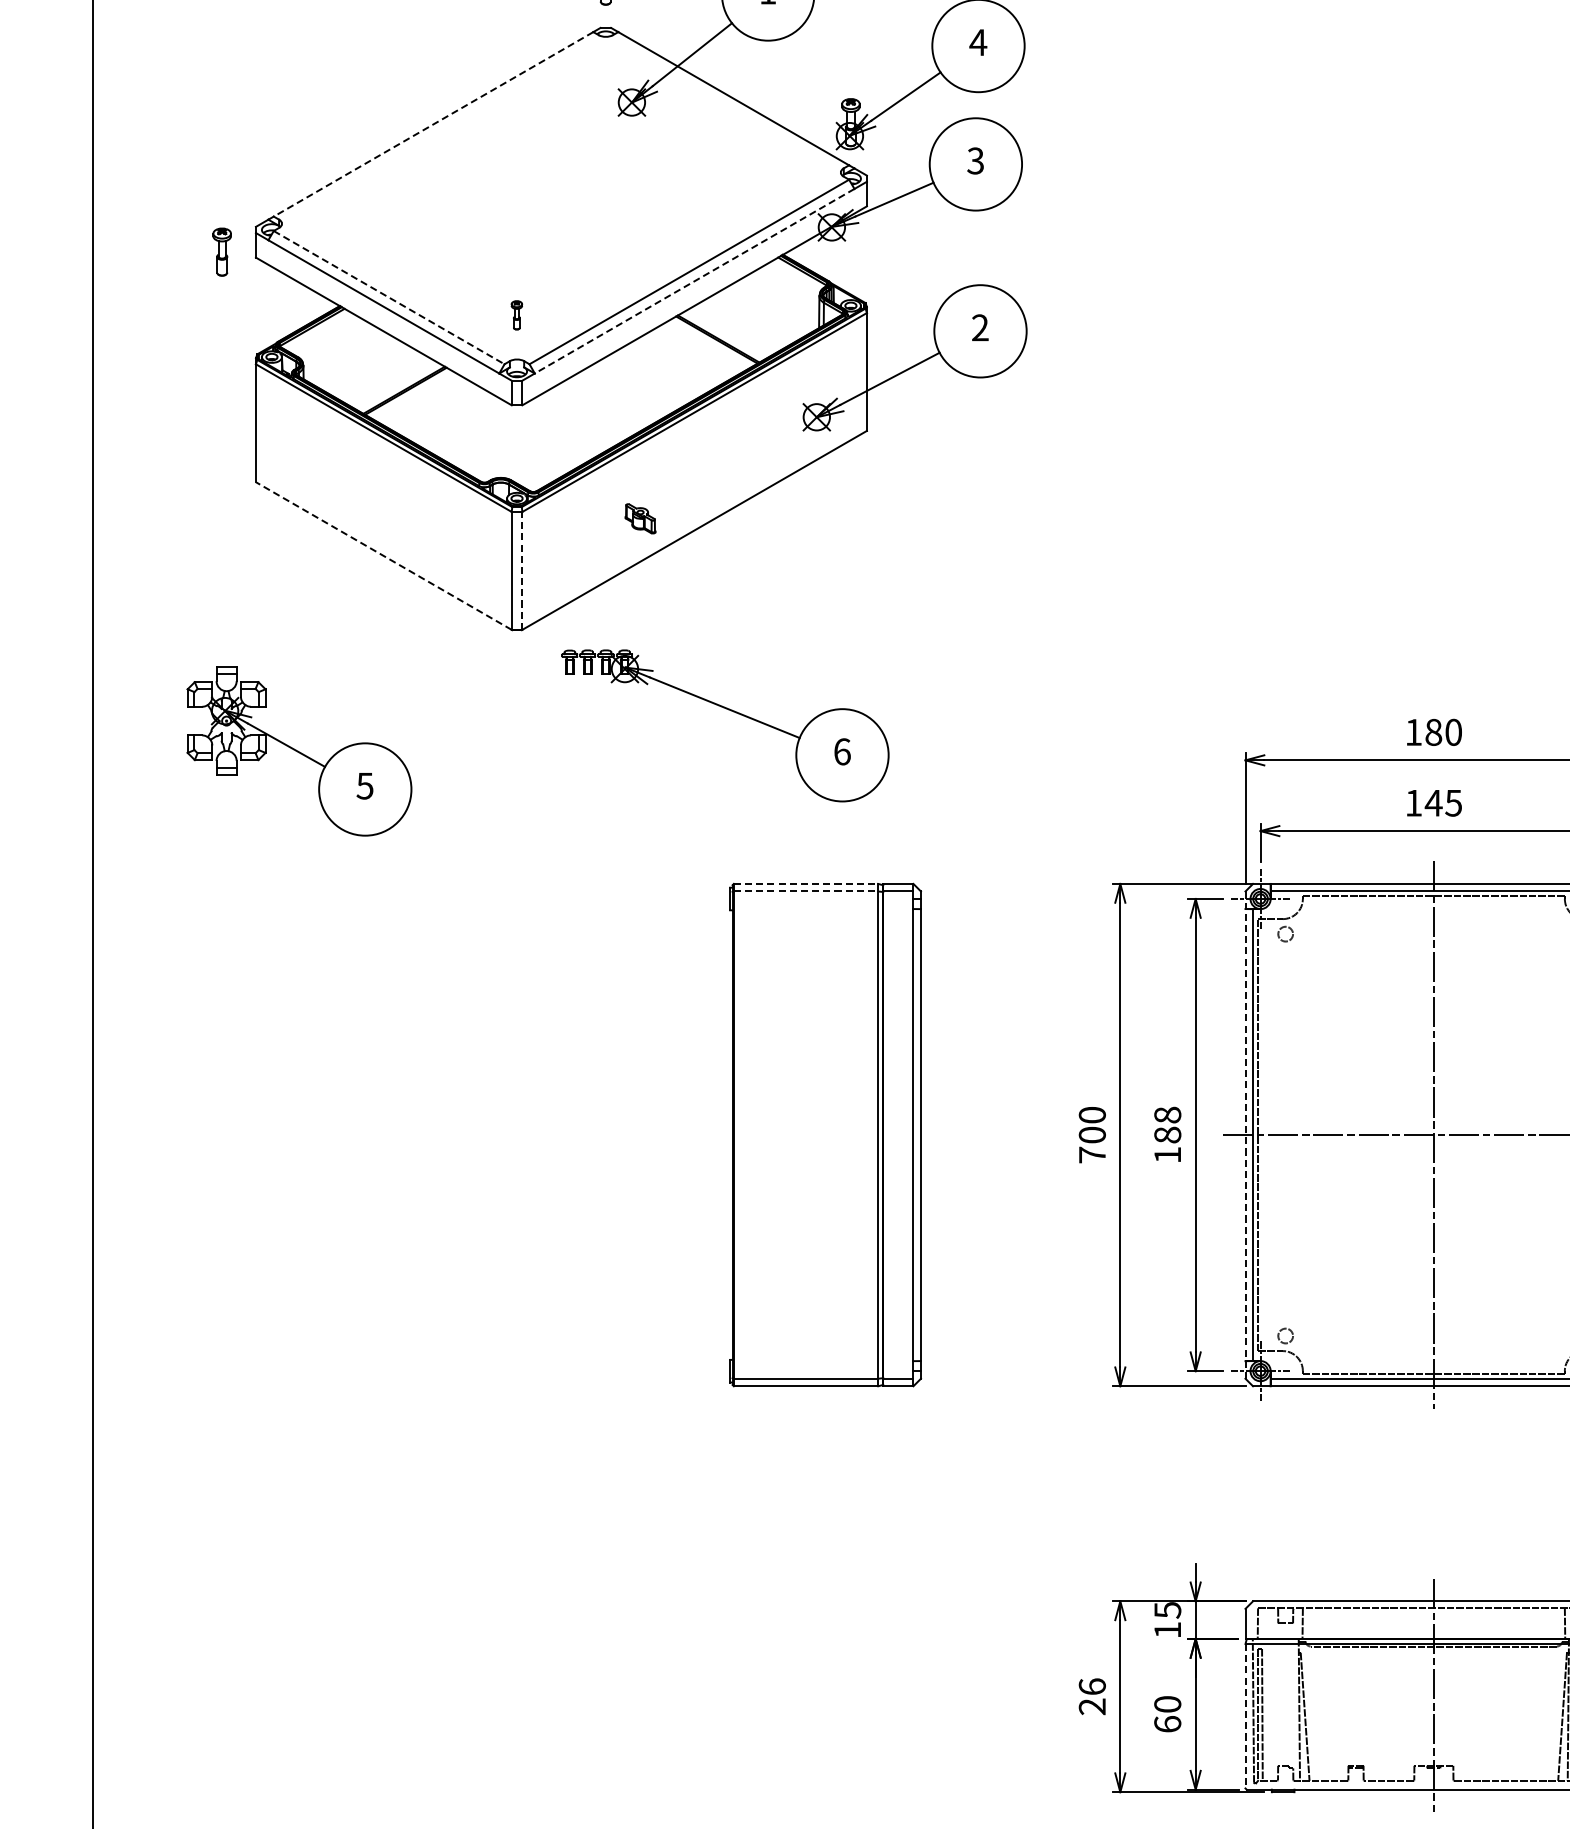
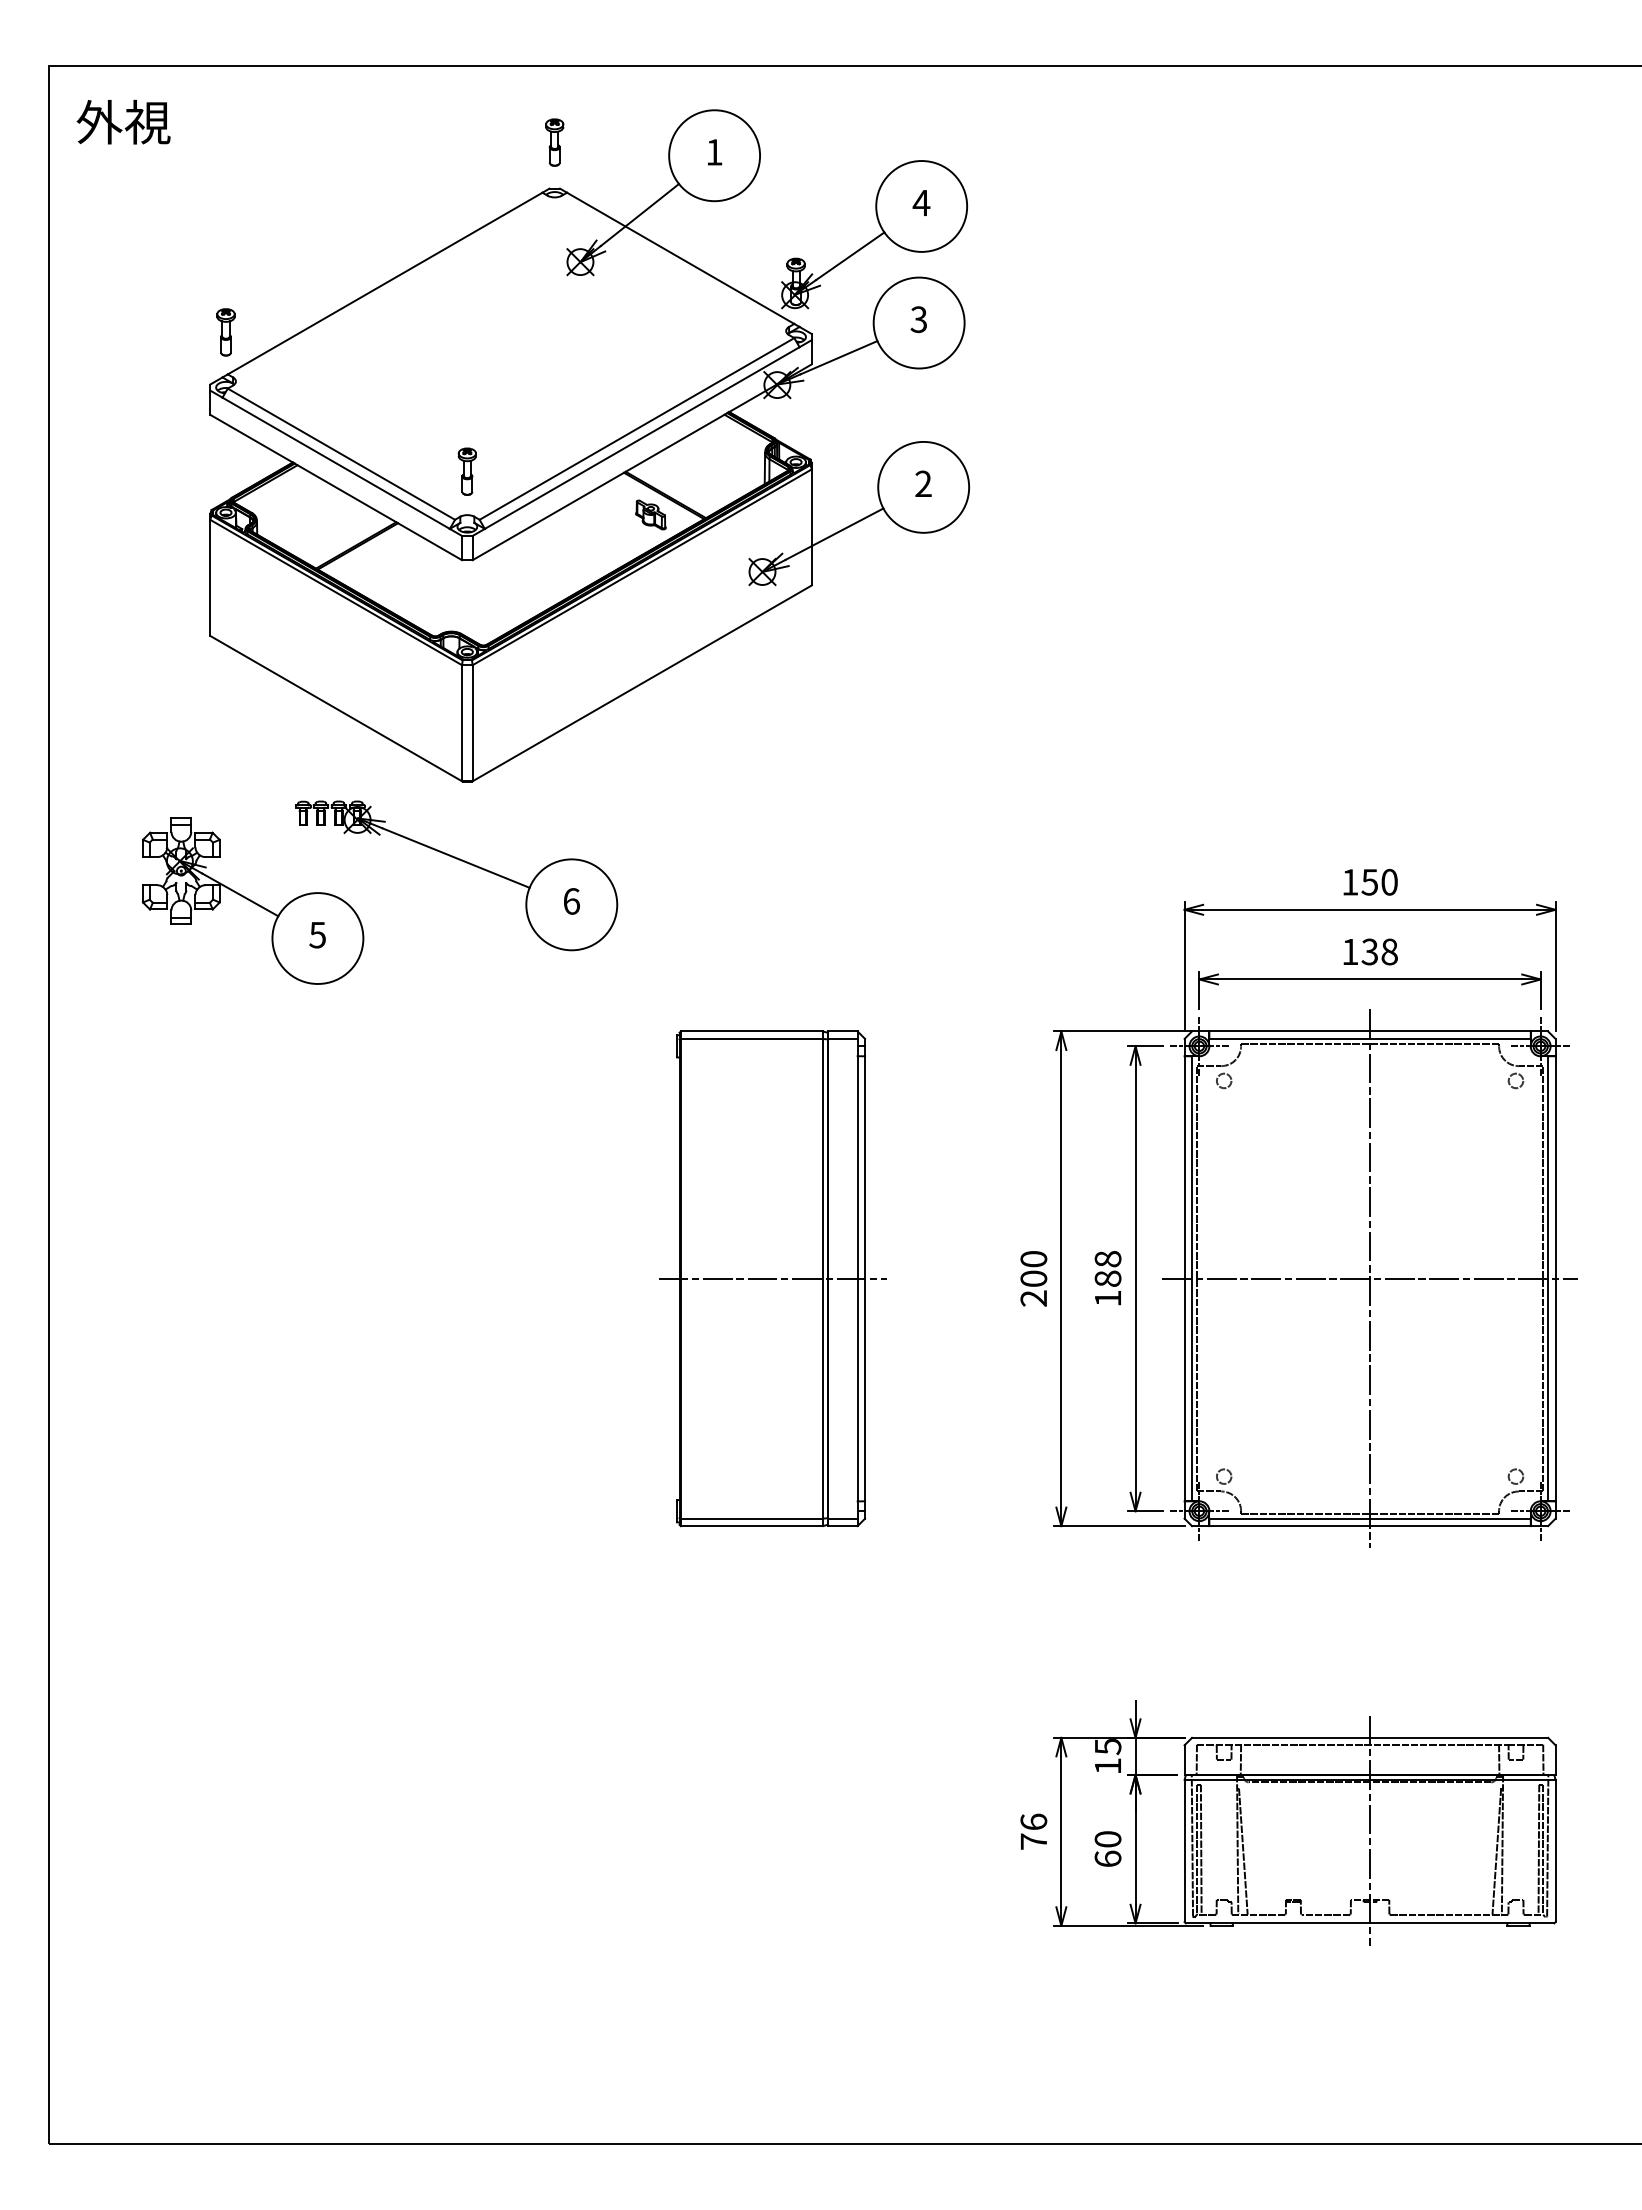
line: (433, 124) -> (385, 283), dashed -> solid
part: (221, 252) -> (225, 332), moved
line: (694, 281) -> (642, 438), dashed -> solid
line: (389, 297) -> (341, 454), dashed -> solid
part: (516, 315) -> (466, 471), size x1.67
part: (640, 518) -> (650, 514), moved
line: (383, 555) -> (335, 708), dashed -> solid
line: (522, 570) -> (472, 722), dashed -> solid
part: (732, 712) -> (463, 862), moved
text: (1433, 732) -> (1369, 882), 180 -> 150
text: (1443, 802) -> (1379, 951), 145 -> 138
line: (806, 883) -> (752, 1031), dashed -> solid
line: (806, 891) -> (752, 1038), dashed -> solid
line: (826, 1134) -> (772, 1278), added
line: (1245, 1134) -> (1184, 1278), dashed -> solid
text: (1092, 1155) -> (1033, 1298), 700 -> 200
text: (1092, 1706) -> (1033, 1841), 26 -> 76
line: (1245, 1716) -> (1184, 1851), dashed -> solid

